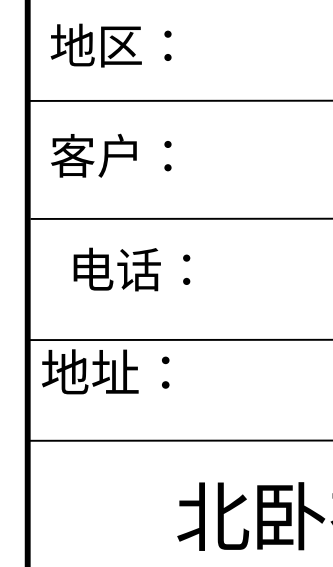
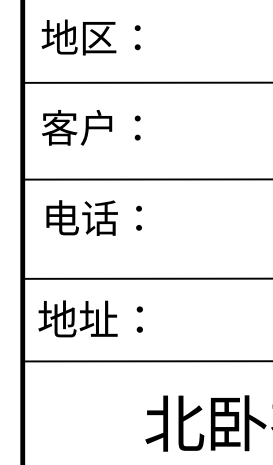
text: (131, 268) -> (93, 217), moved
text: (105, 371) -> (90, 318), moved

